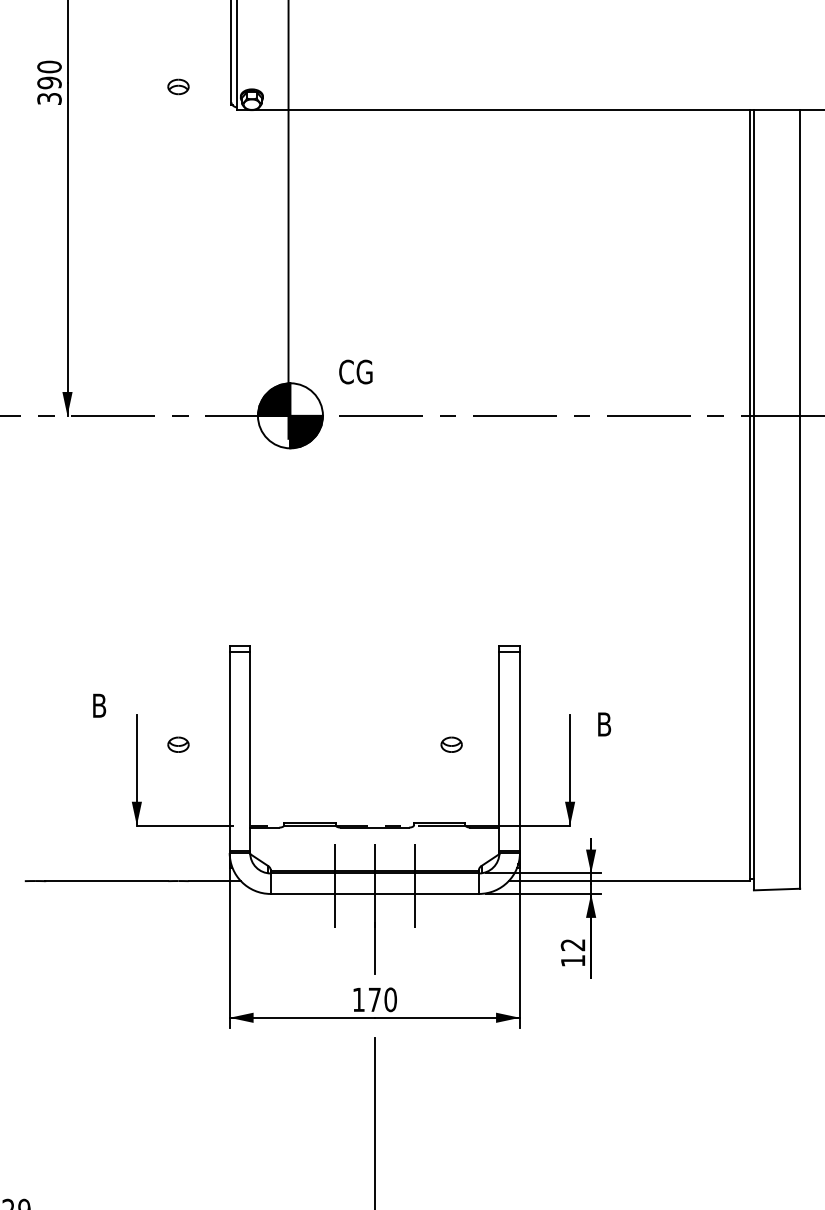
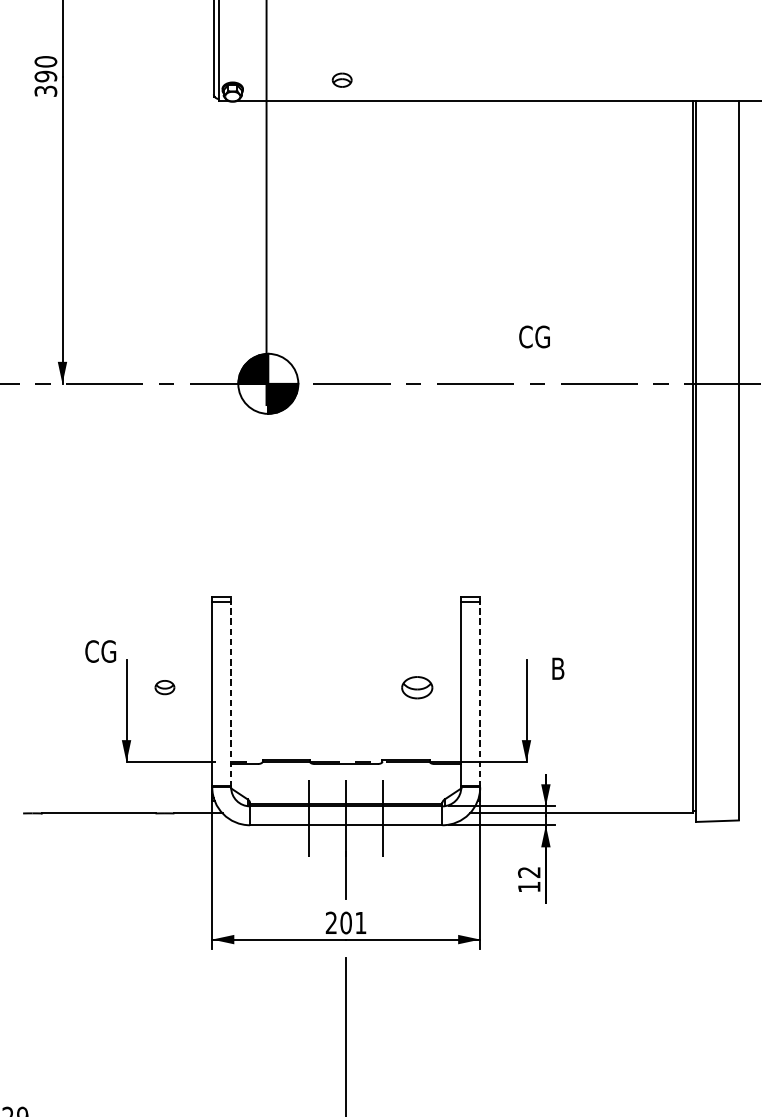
part: (178, 86) -> (342, 79), moved
text: (355, 371) -> (534, 336), moved
text: (108, 705) -> (100, 651), B -> CG
part: (451, 744) -> (417, 687), size x1.6
line: (250, 749) -> (231, 691), solid -> dashed
line: (519, 749) -> (479, 691), solid -> dashed
text: (374, 999) -> (345, 922), 170 -> 201

